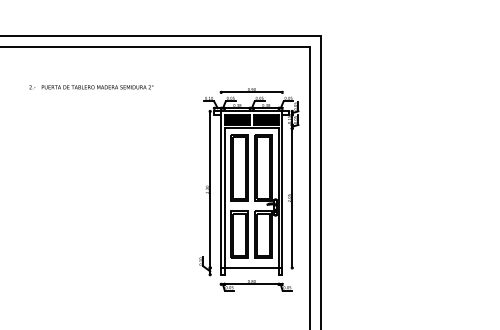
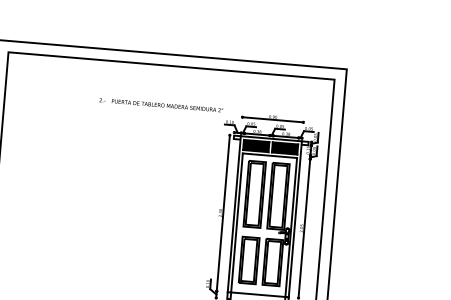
text: (91, 87) -> (161, 105), moved

